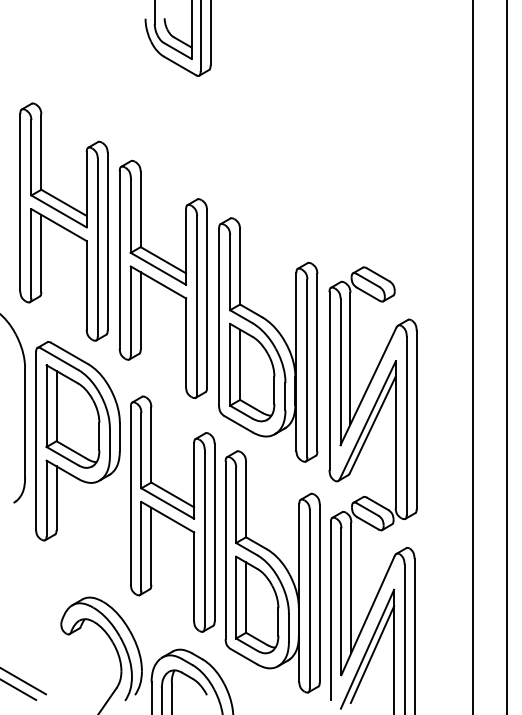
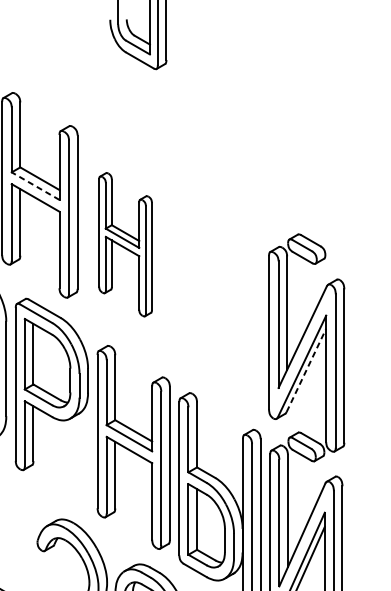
line: (59, 211) -> (35, 186), solid -> dashed
part: (162, 278) -> (124, 244), size x0.7
part: (268, 339) -> (216, 296), removed
line: (373, 424) -> (307, 370), solid -> dashed

